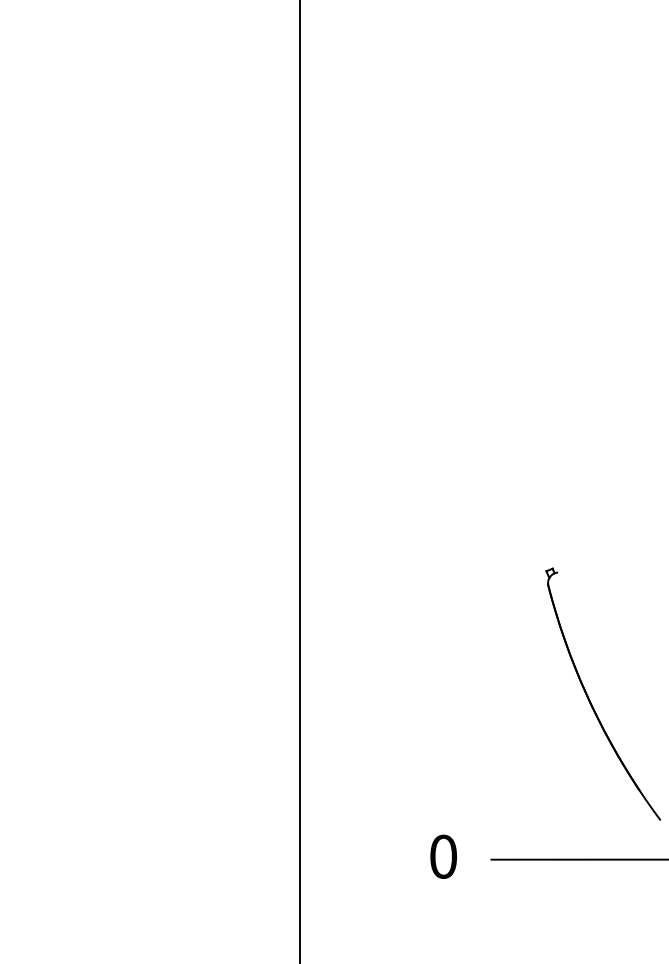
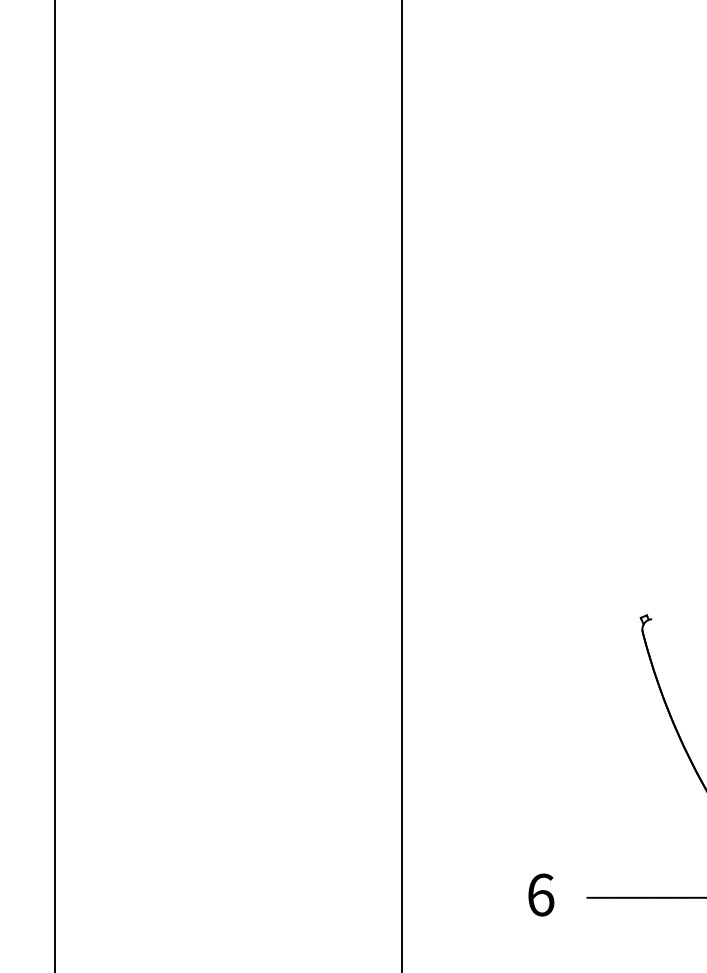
text: (444, 856) -> (541, 894), 0 -> 6

